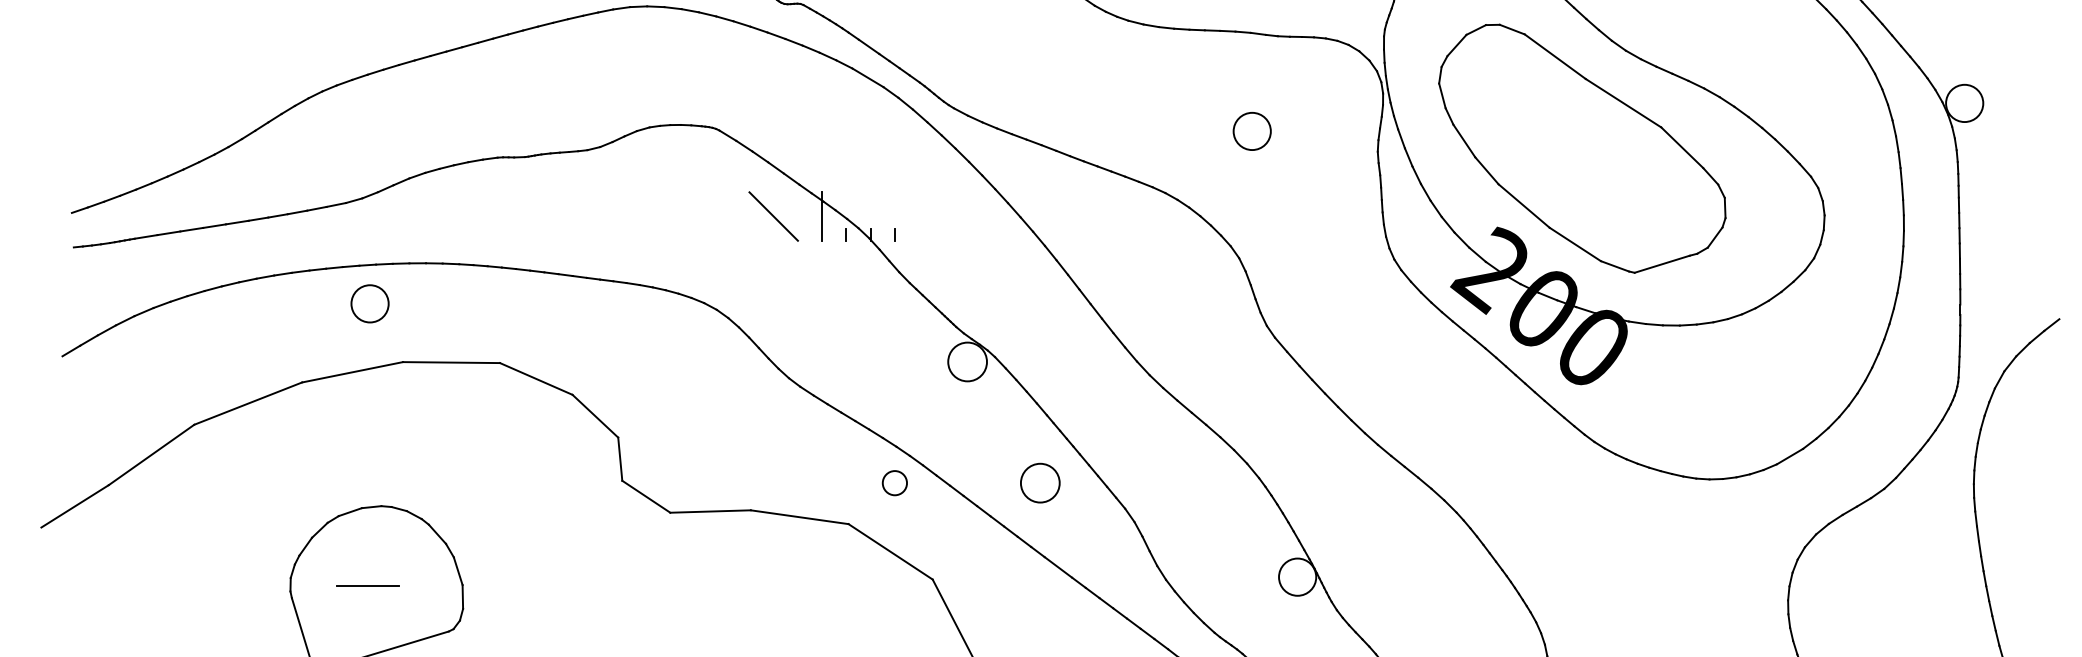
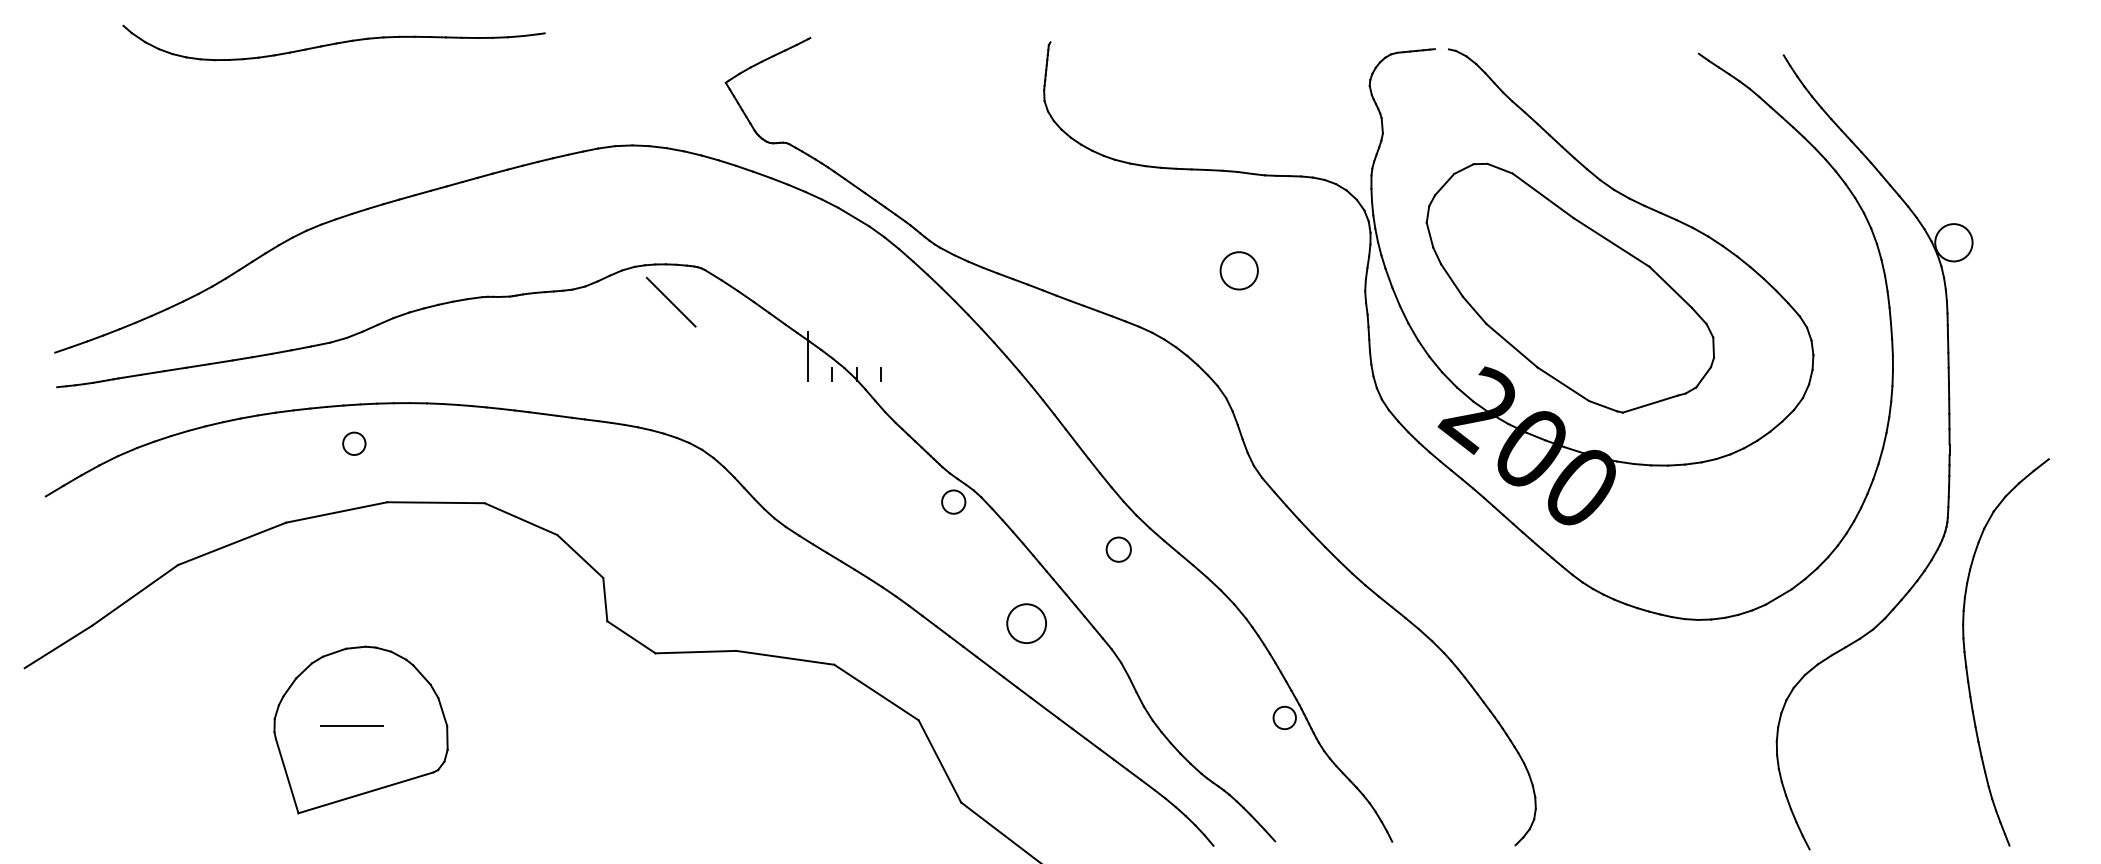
line: (773, 216) -> (671, 302), moved
circle: (370, 303) -> (354, 443), size x0.6
circle: (967, 361) -> (953, 501), size x0.6
circle: (894, 482) -> (1118, 549), moved
circle: (1297, 576) -> (1284, 717), size x0.6

